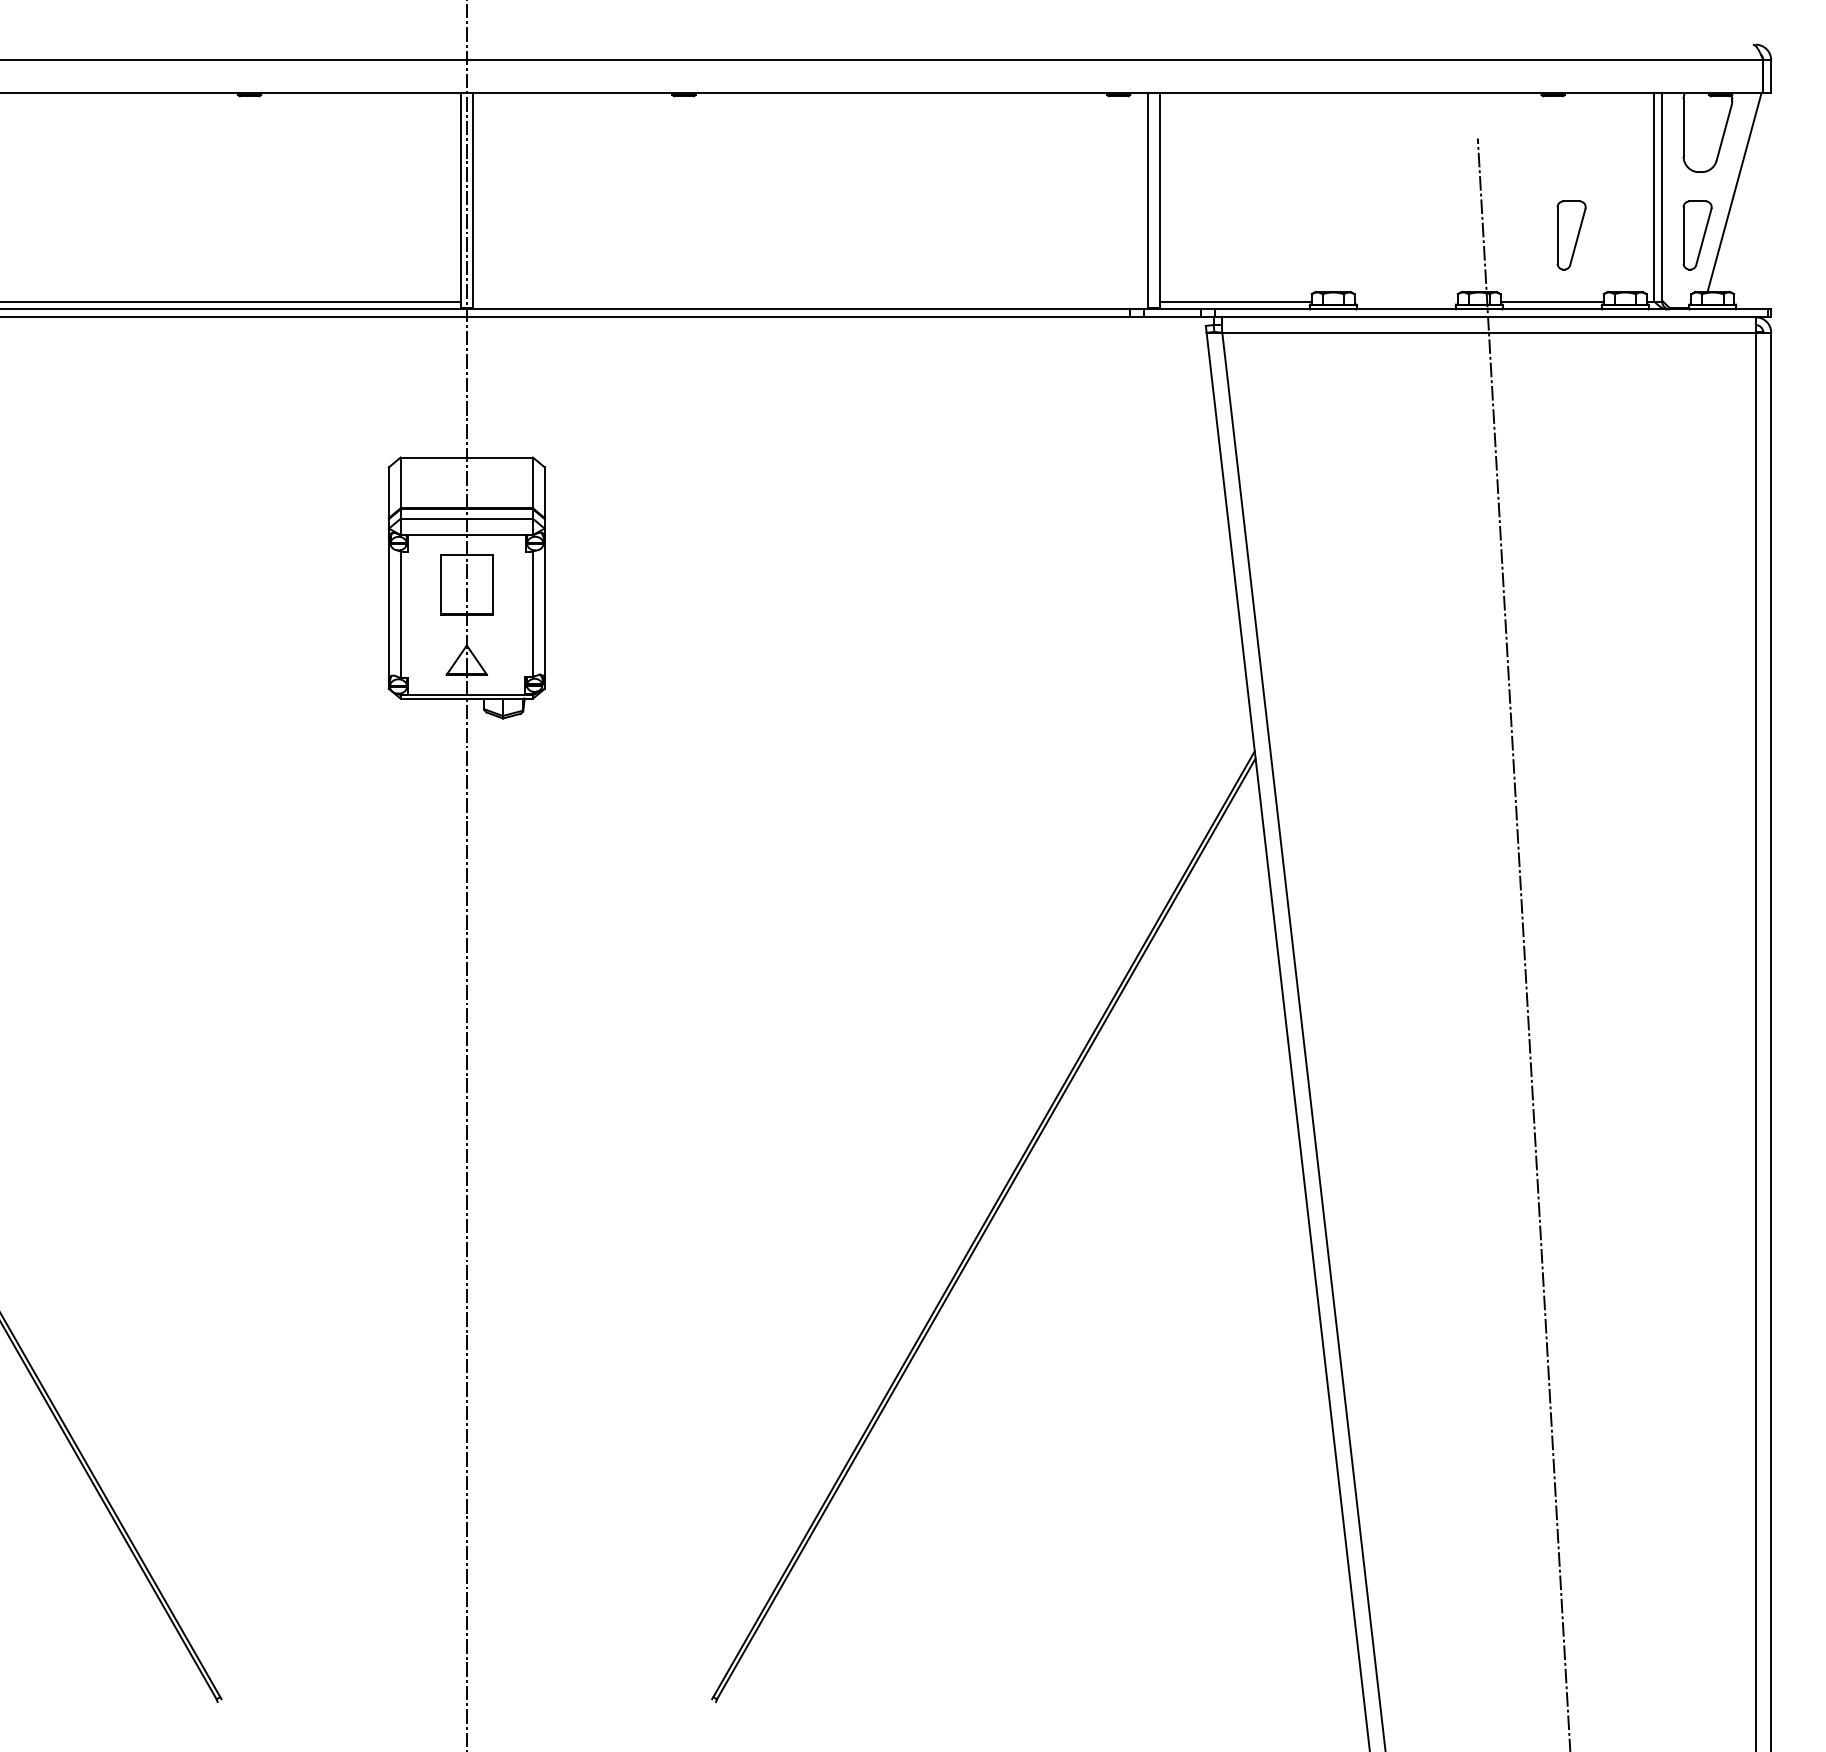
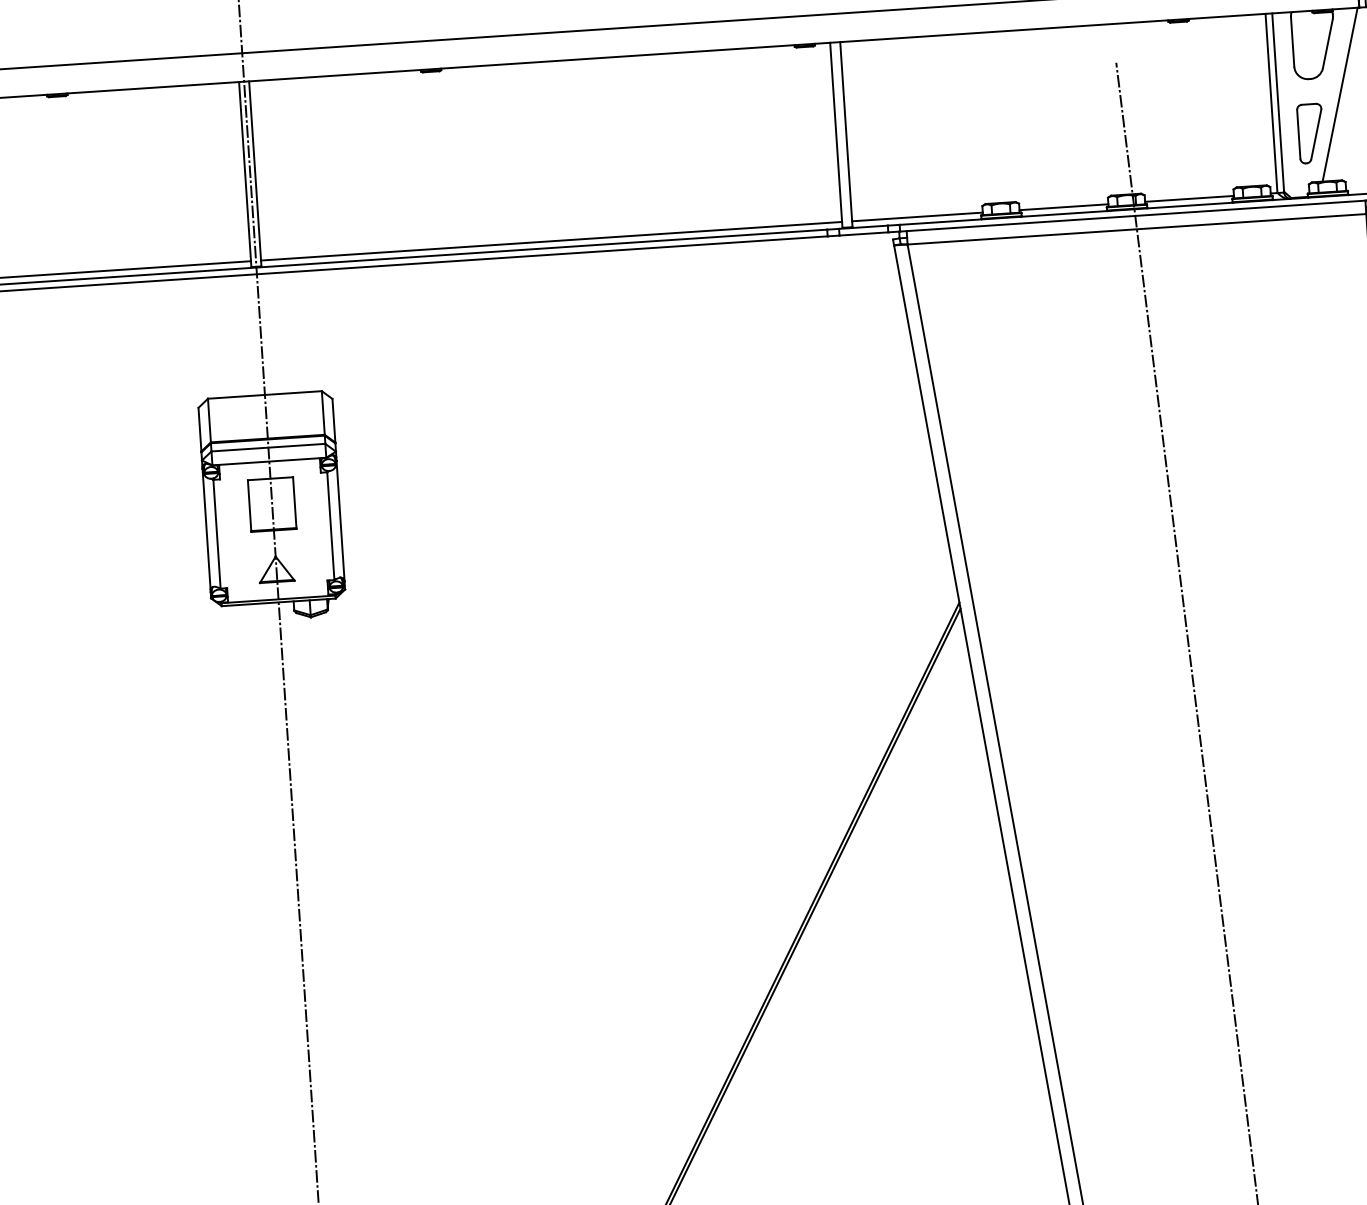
part: (1571, 235) -> (1202, 140), removed
line: (810, 301) -> (551, 241), added
line: (1405, 301) -> (1063, 207), added

